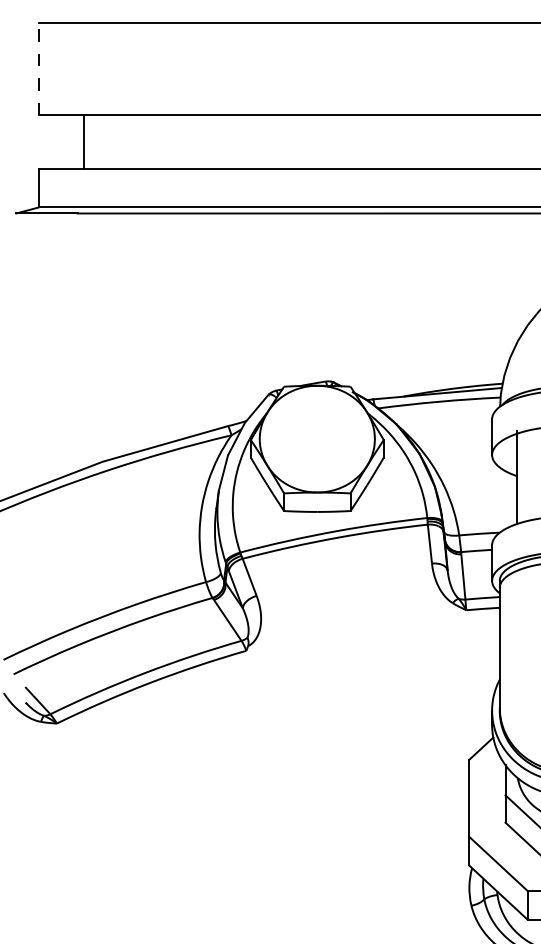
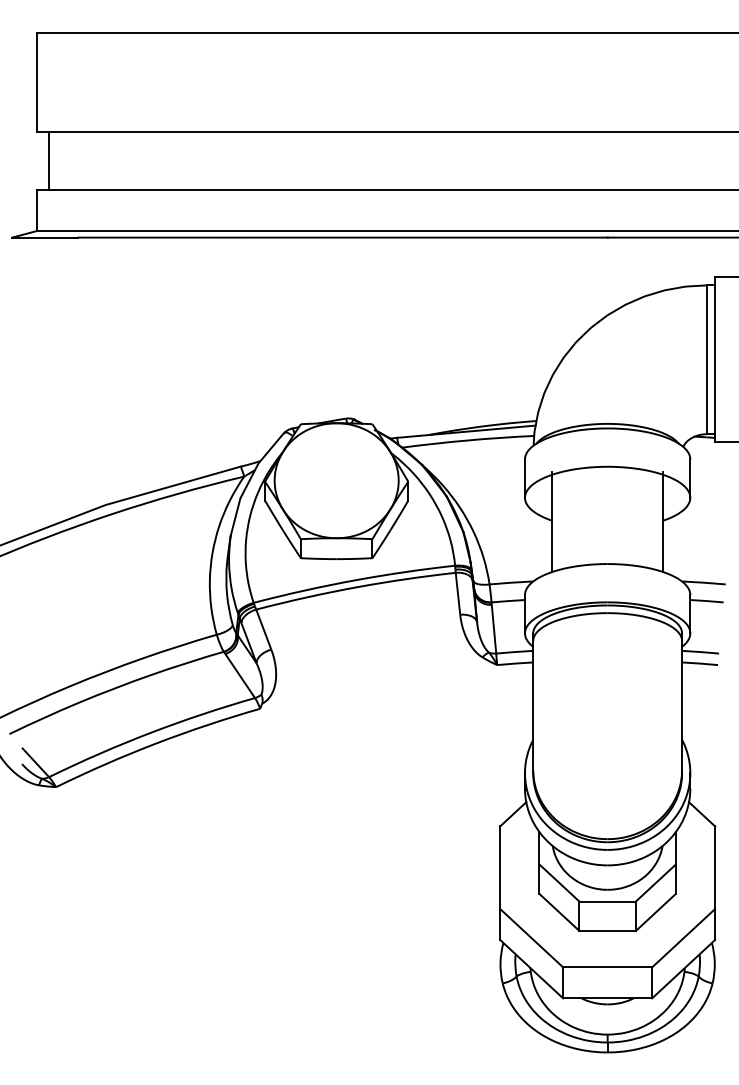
line: (39, 69) -> (37, 82), dashed -> solid
line: (84, 141) -> (49, 160), moved

